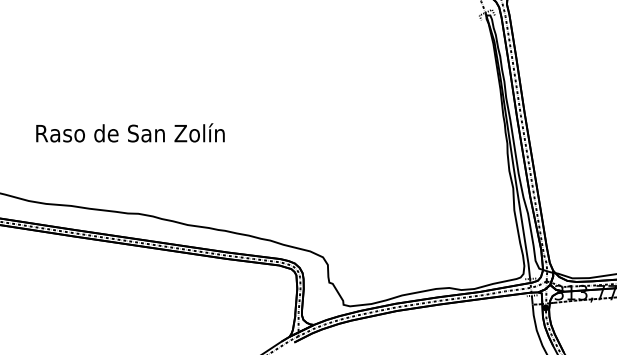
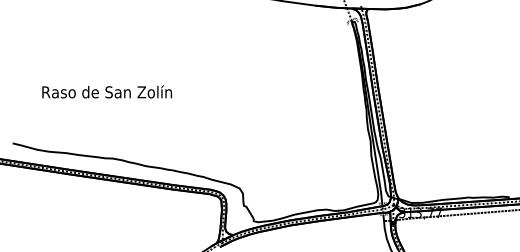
text: (129, 132) -> (106, 91), moved

